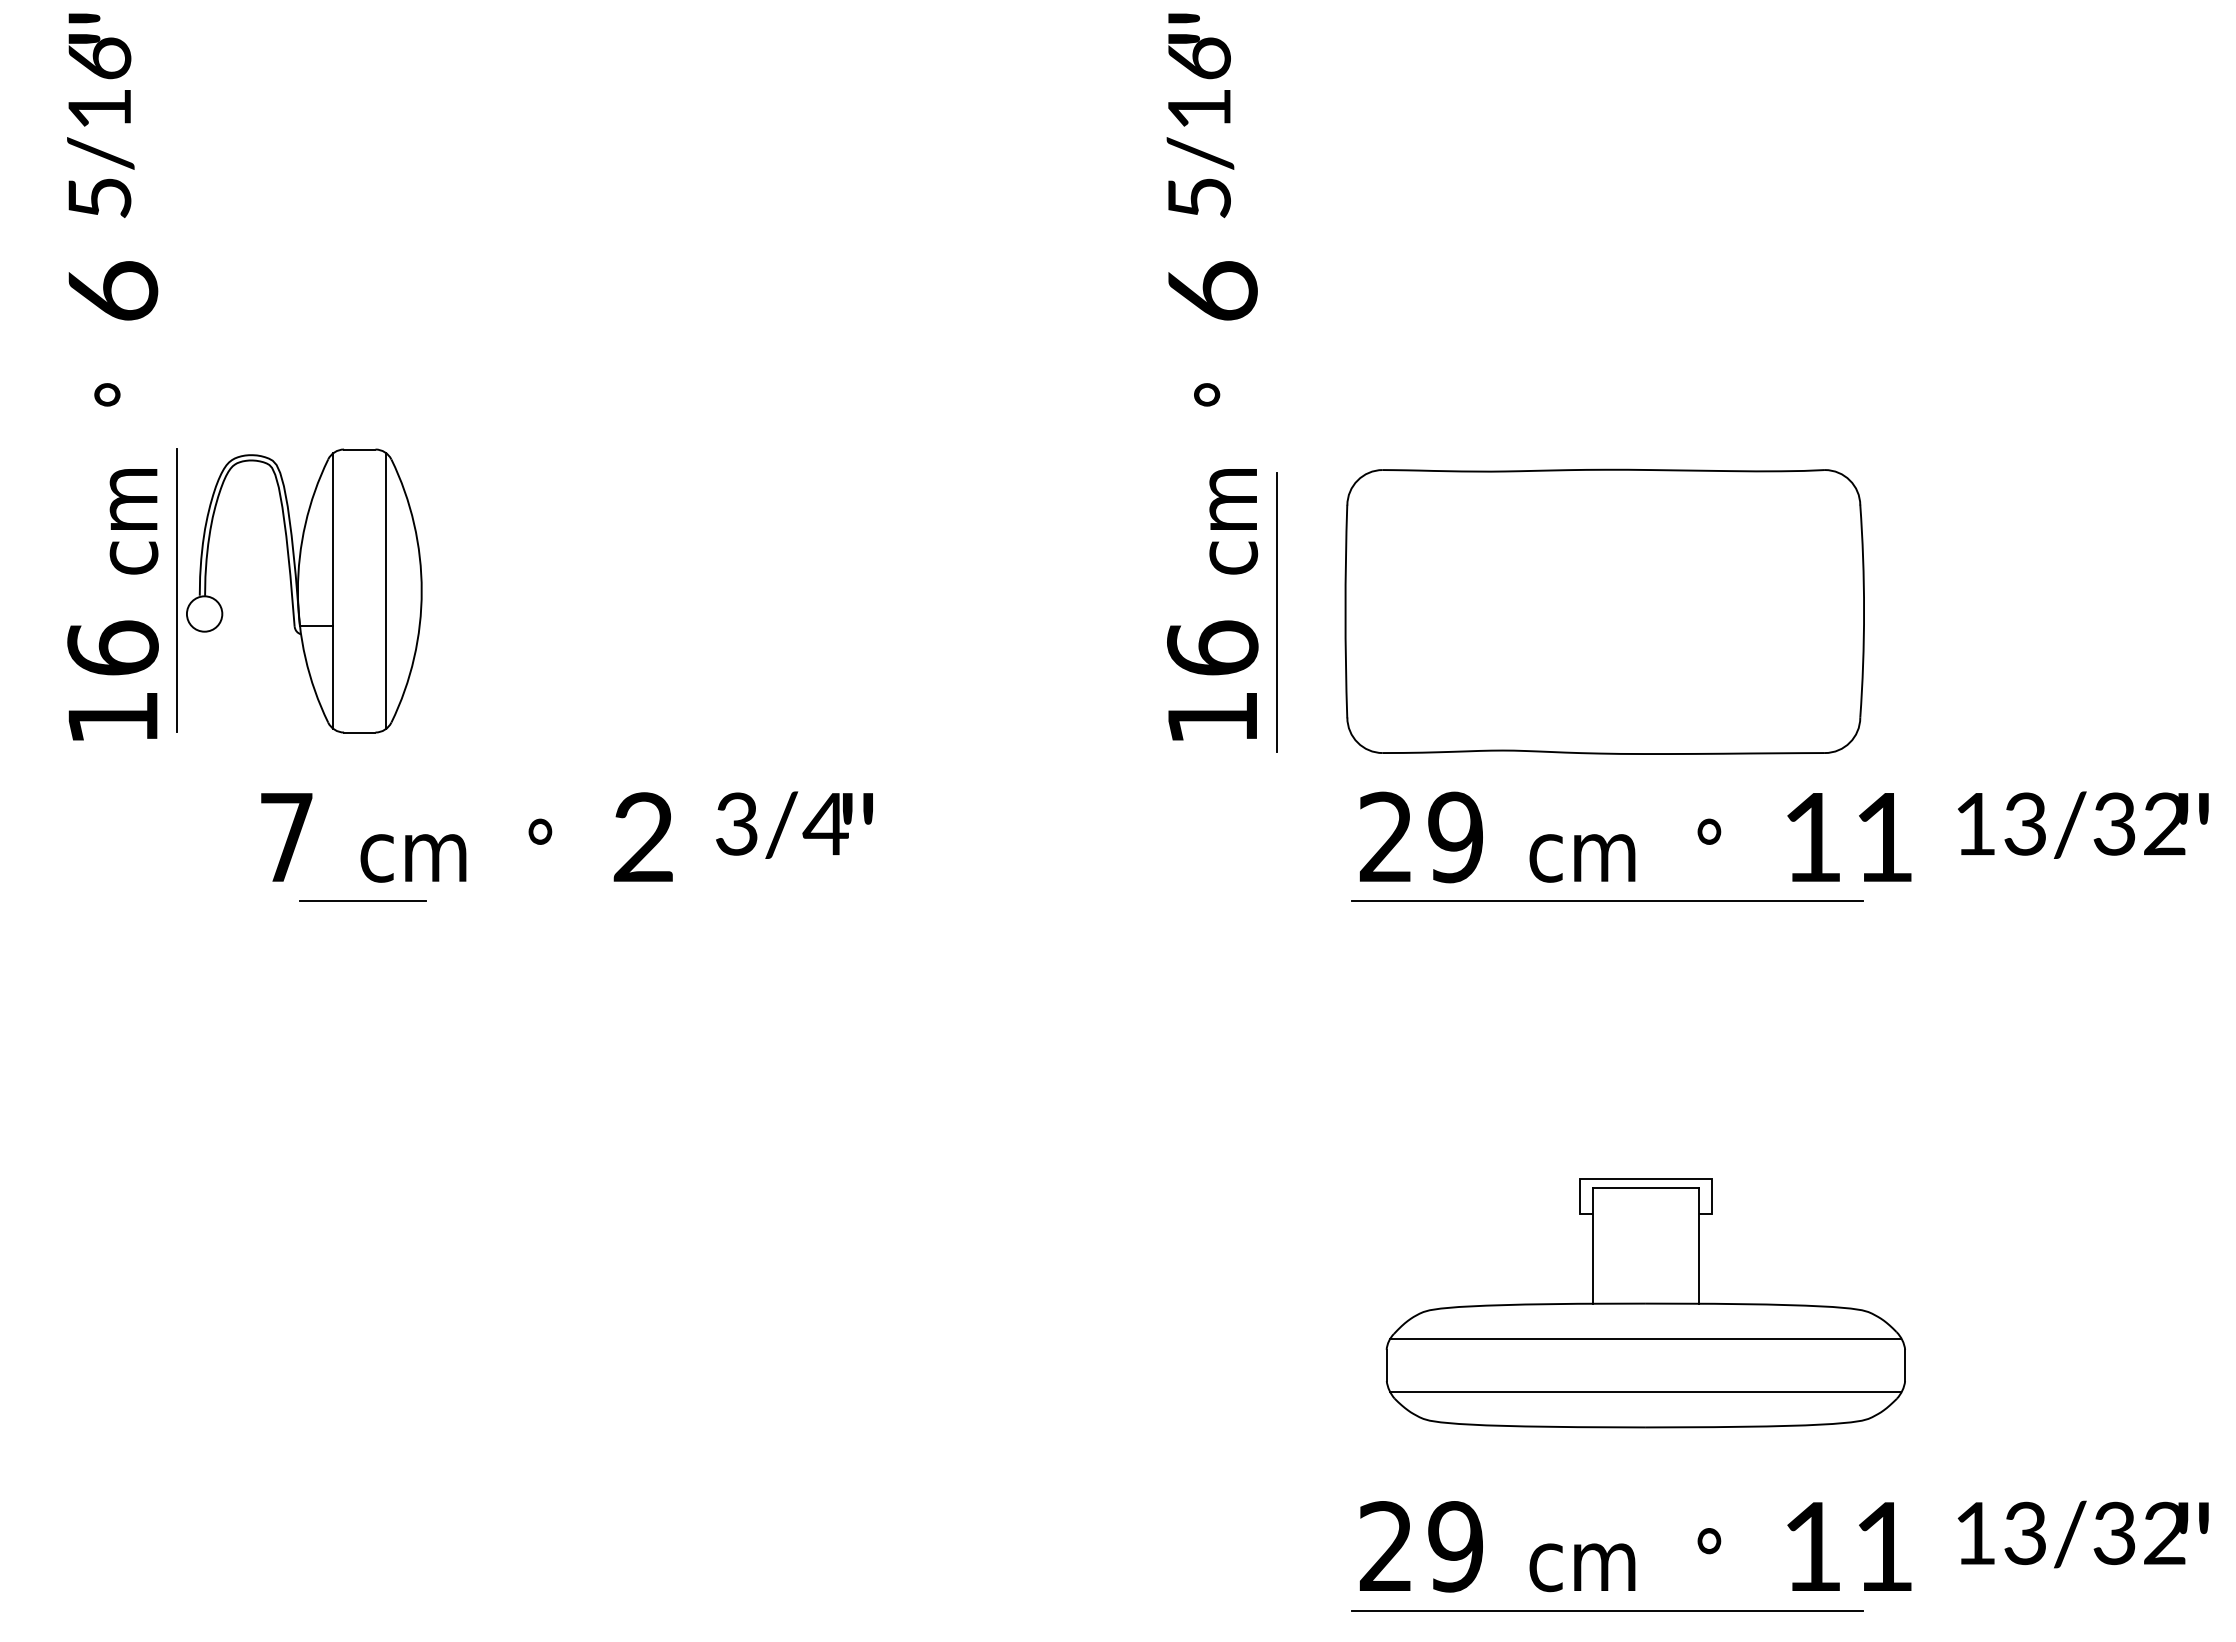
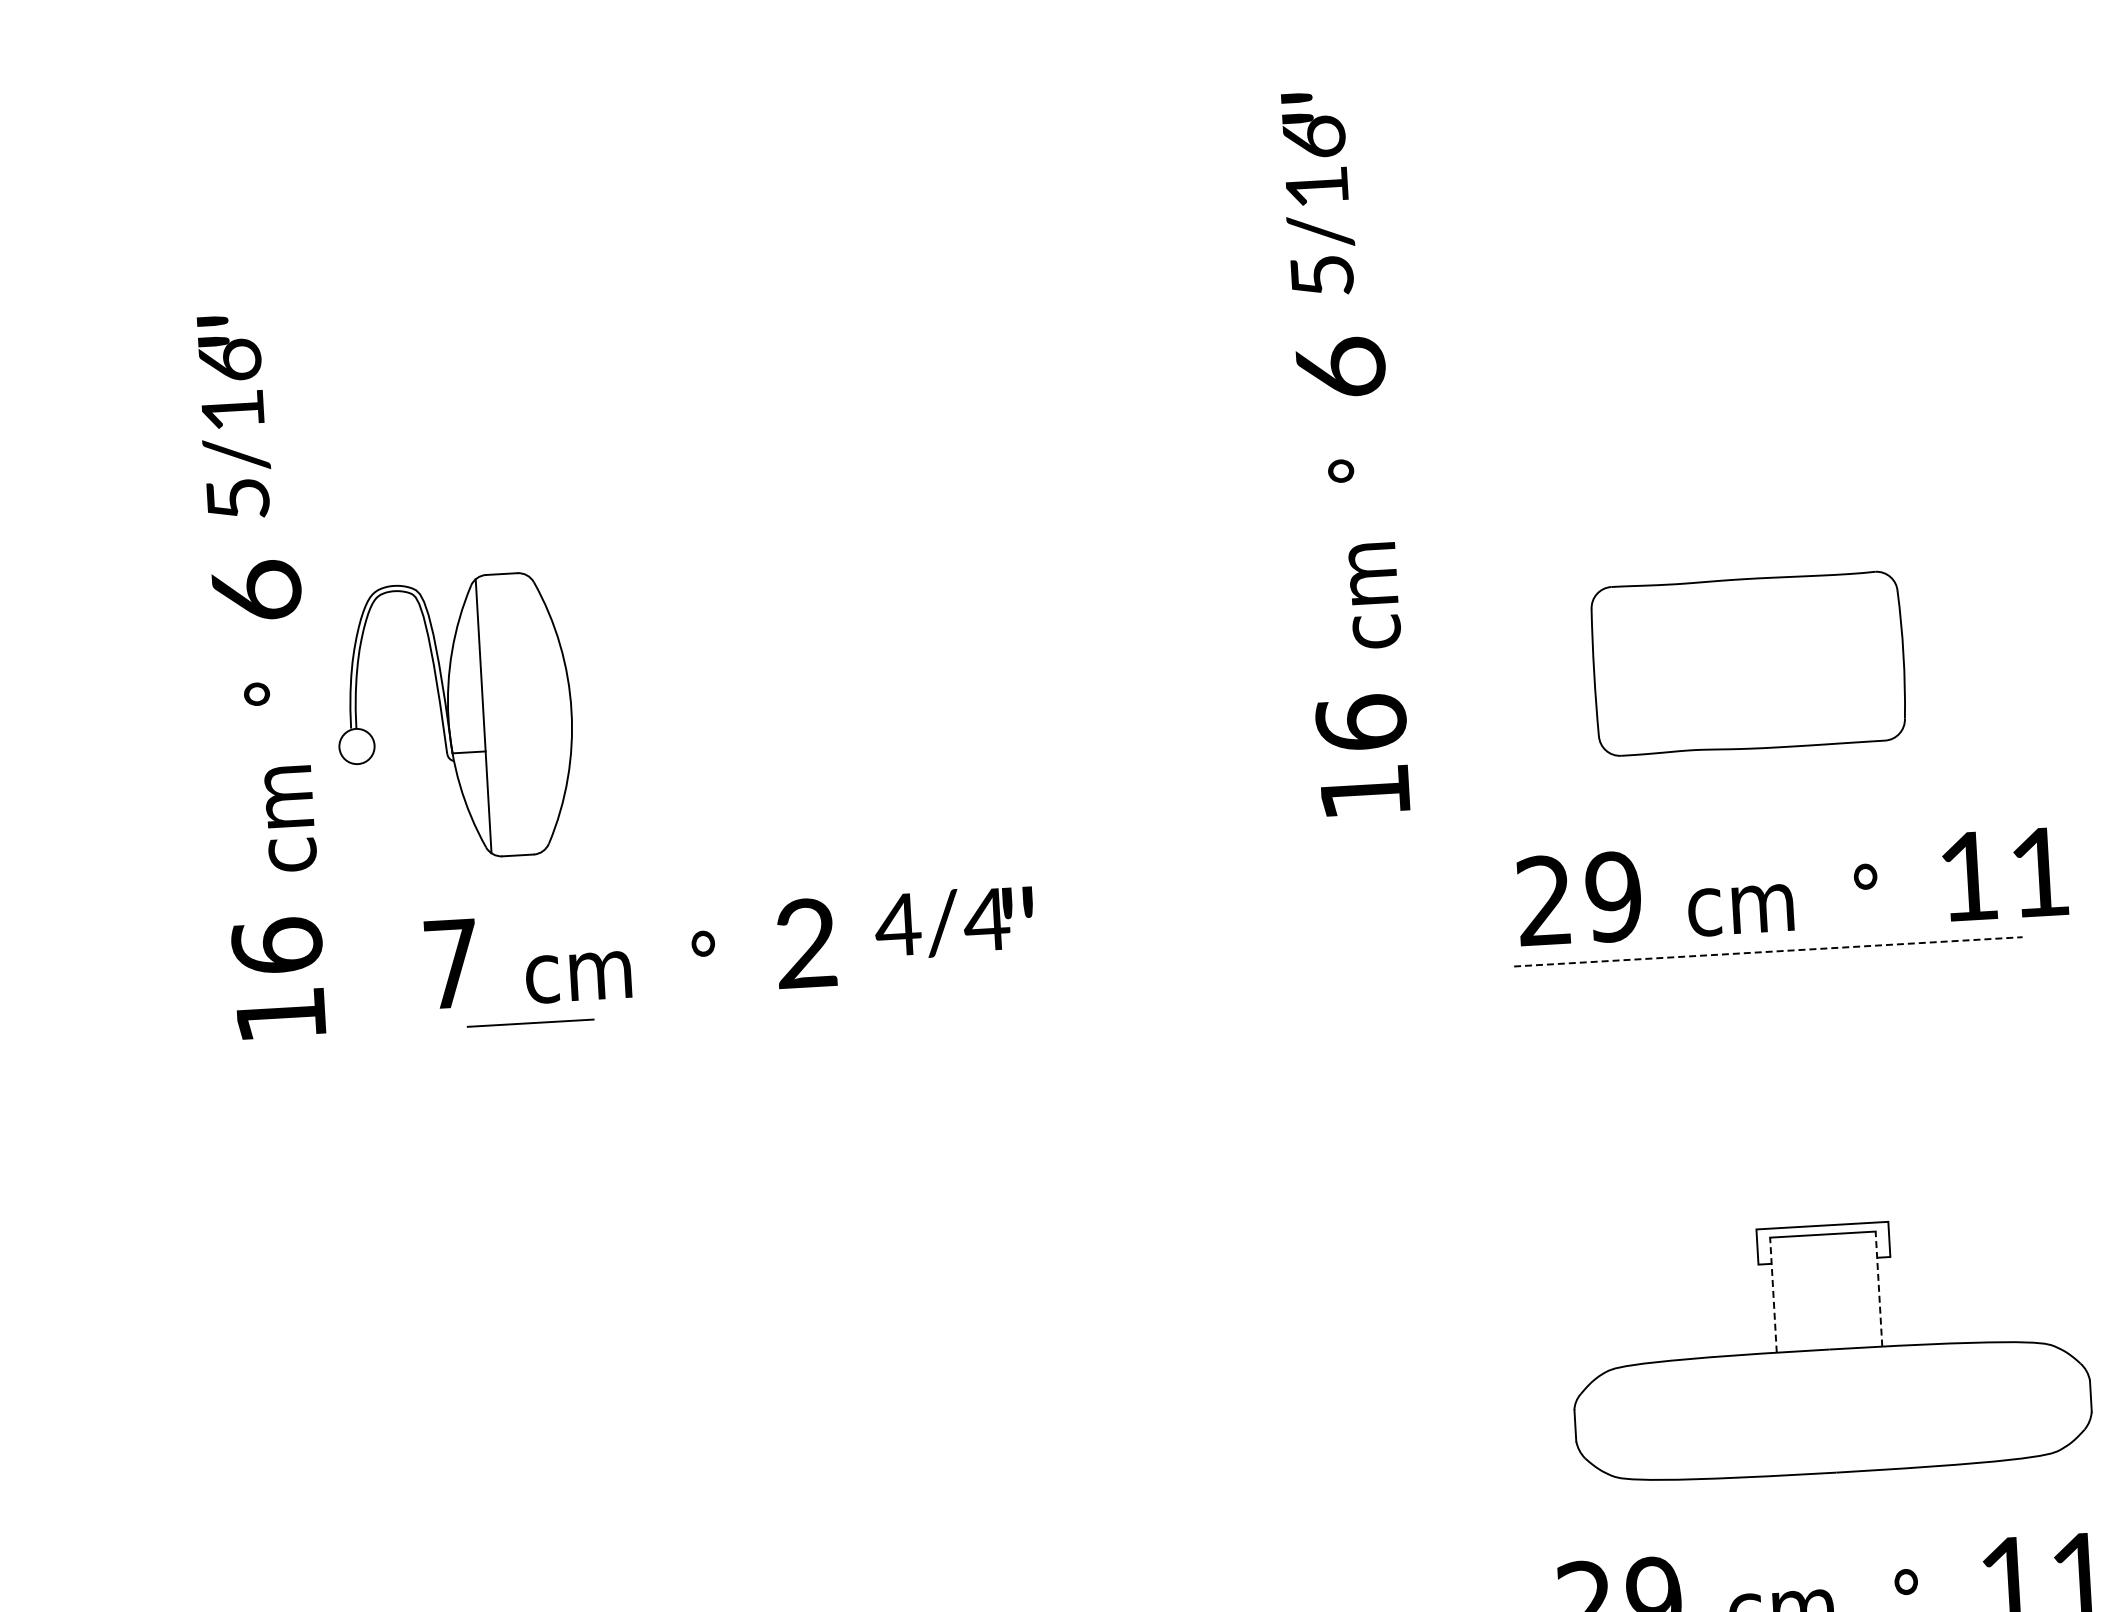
text: (112, 376) -> (261, 675), moved
line: (177, 590) -> (328, 724), removed
line: (386, 590) -> (536, 712), removed
part: (1604, 611) -> (1748, 663), size x0.6
line: (1276, 612) -> (1422, 683), removed
text: (736, 823) -> (897, 924), 3/4 -> 4/4
line: (1607, 901) -> (1768, 951), solid -> dashed
line: (1592, 1245) -> (1773, 1294), solid -> dashed
line: (1698, 1245) -> (1878, 1288), solid -> dashed
line: (1645, 1338) -> (1831, 1384), removed
line: (1645, 1392) -> (1834, 1437), removed

